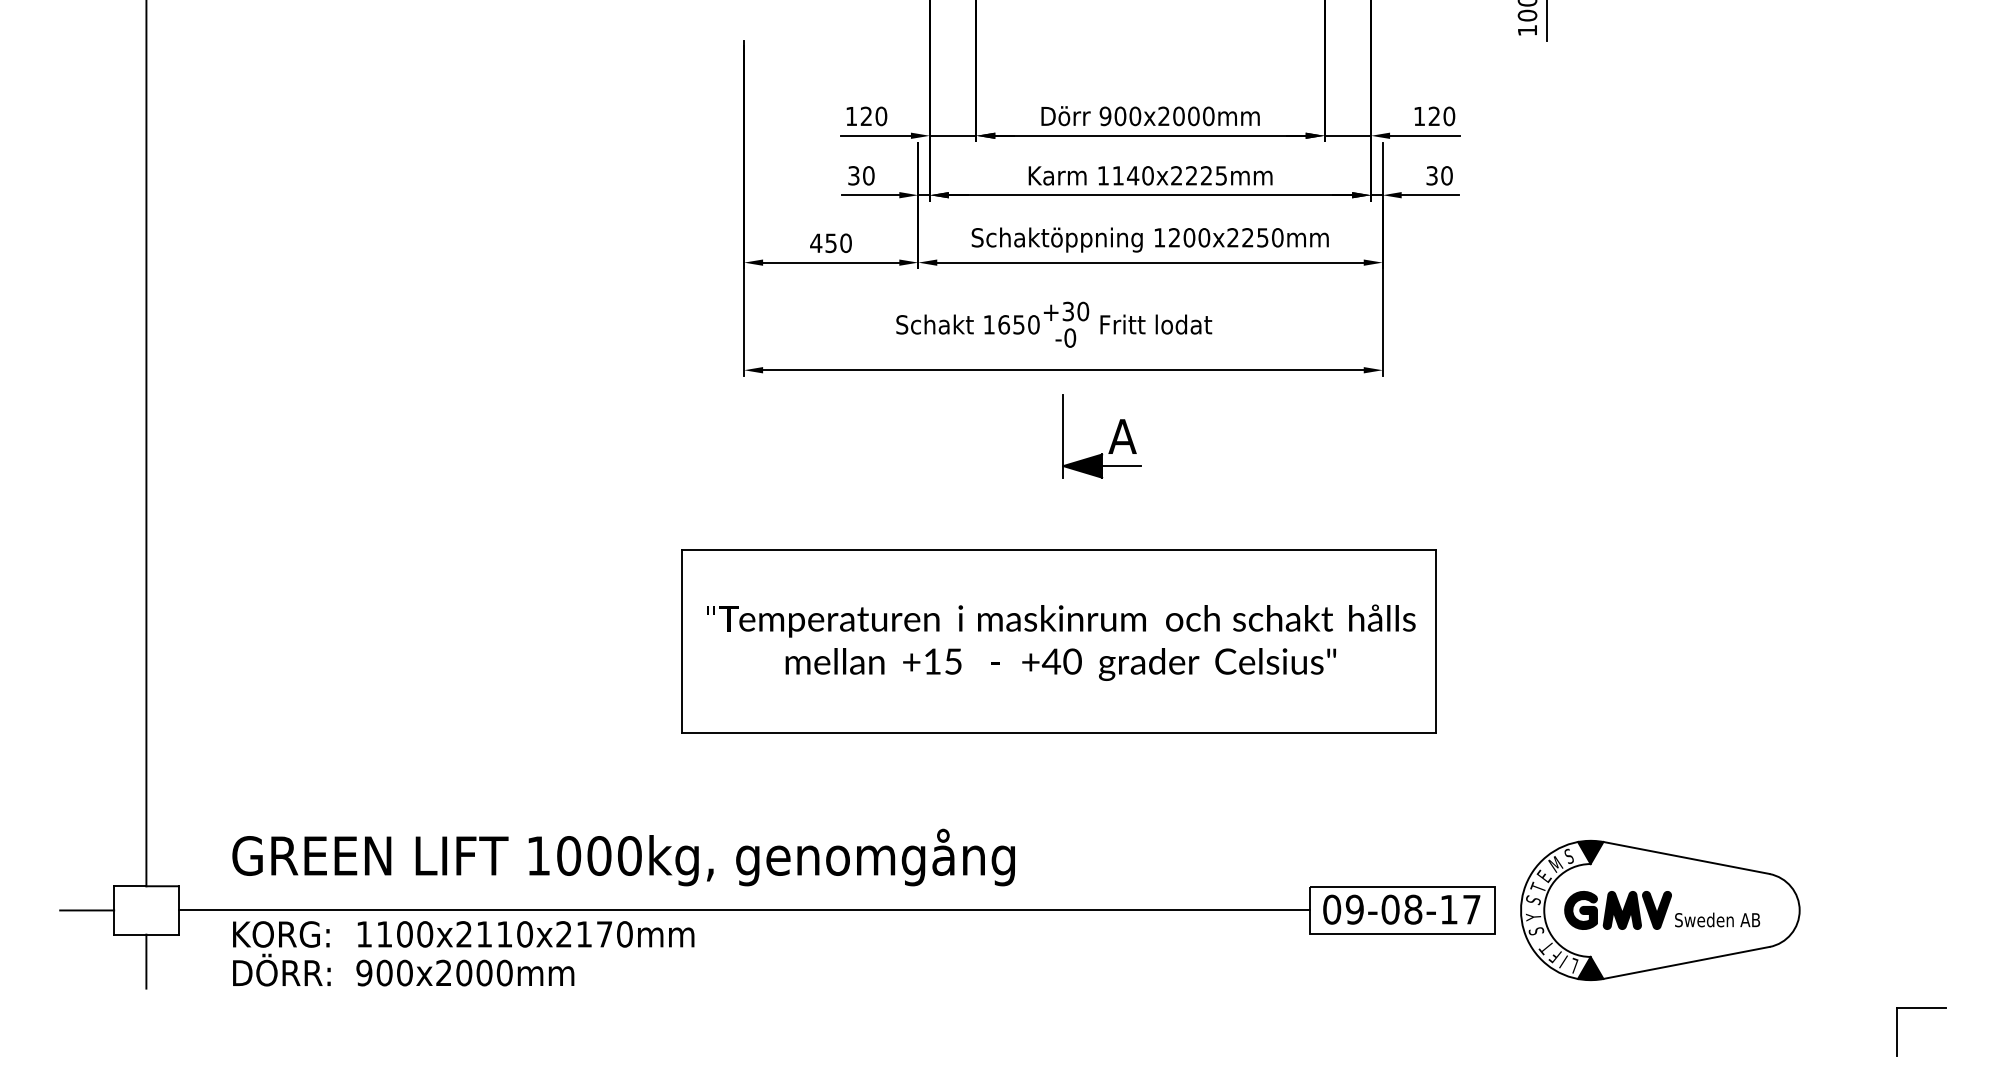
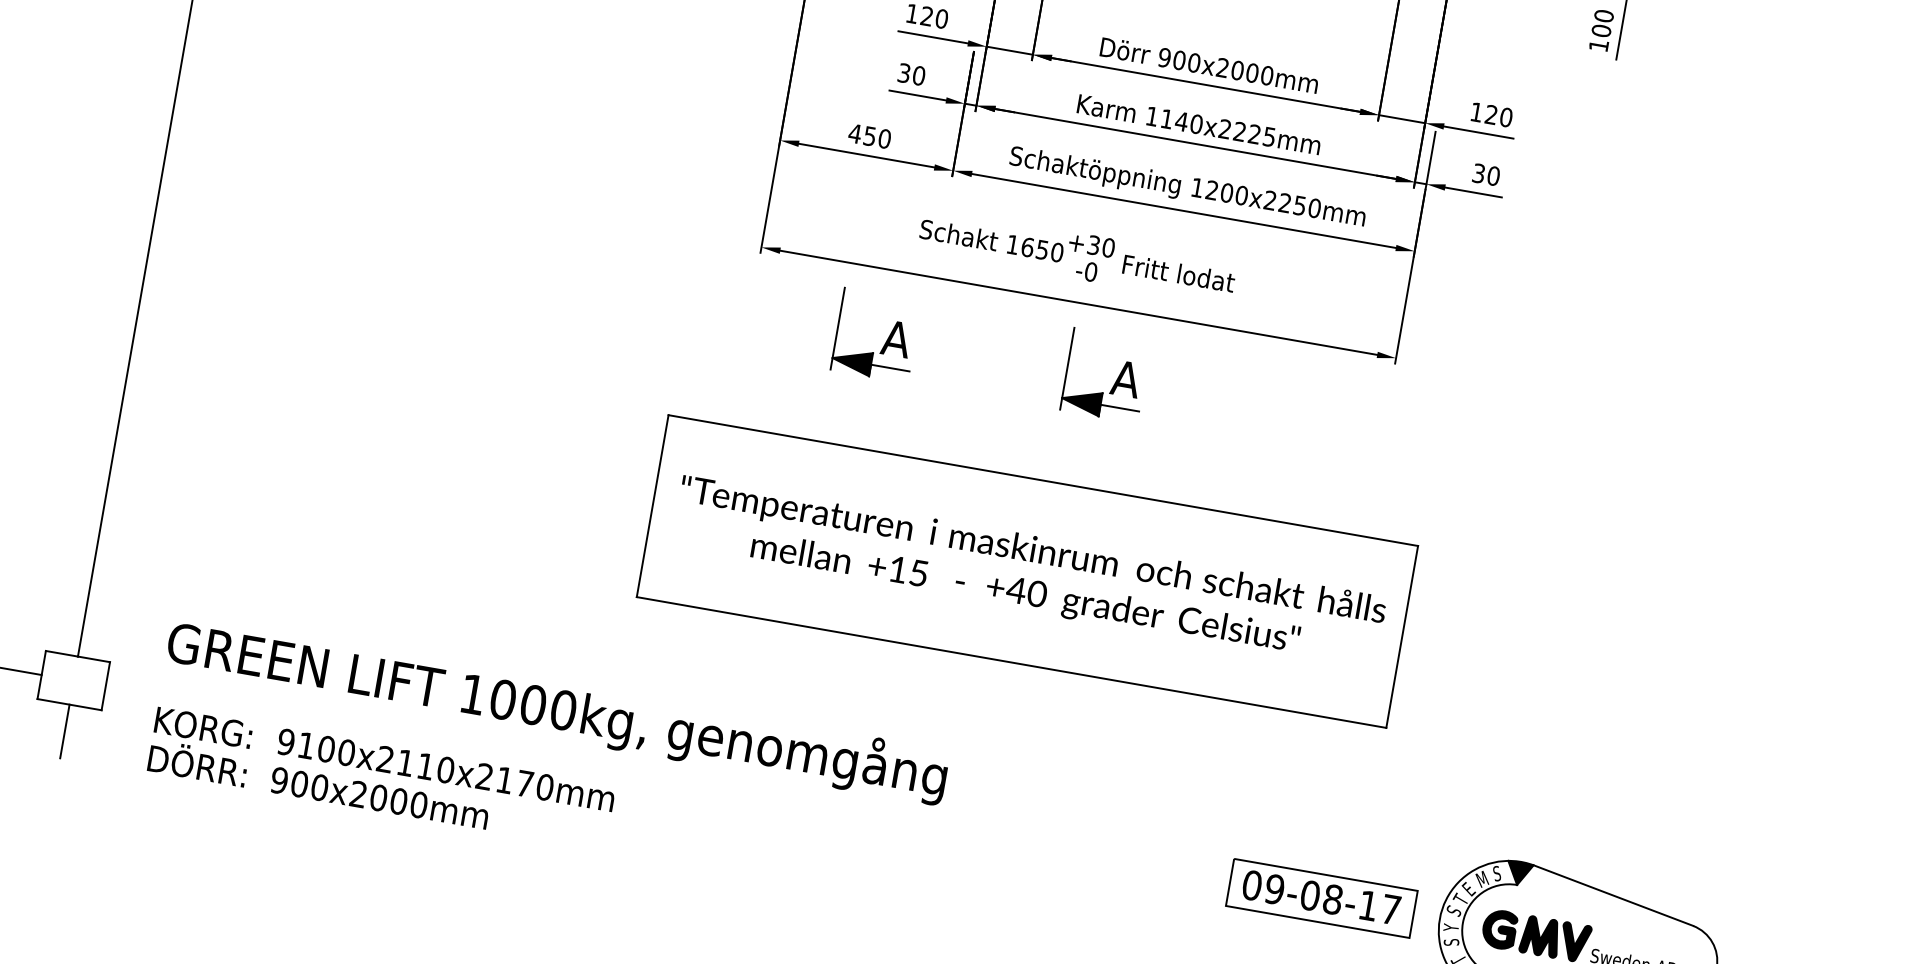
part: (881, 441) -> (885, 342), added
line: (743, 910) -> (667, 784), removed
text: (364, 934) -> (286, 742), 1100x2110x2170mm -> 9100x2110x2170mm

